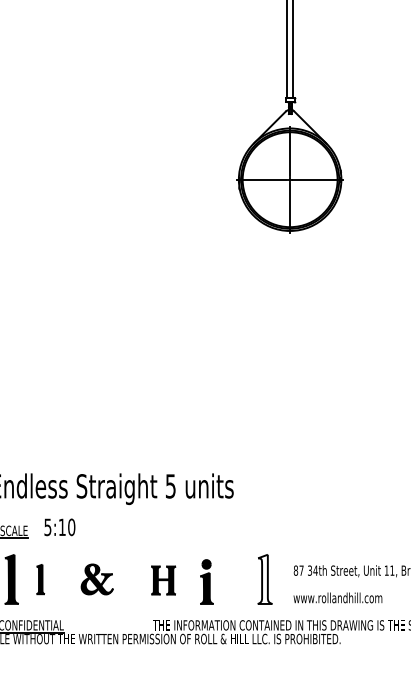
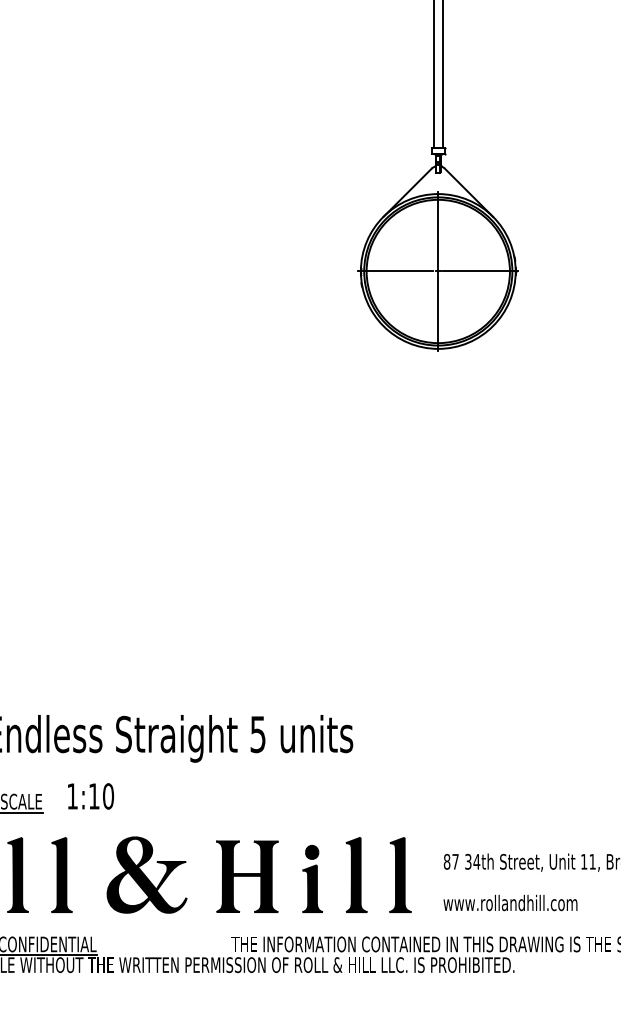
text: (47, 527) -> (71, 796), 5:10 -> 1:10
fill: (264, 578) -> (399, 873), added
part: (40, 579) -> (61, 875), size x1.67
part: (97, 579) -> (147, 875), size x1.67
part: (235, 579) -> (355, 875), added
part: (163, 580) -> (247, 876), size x1.67

